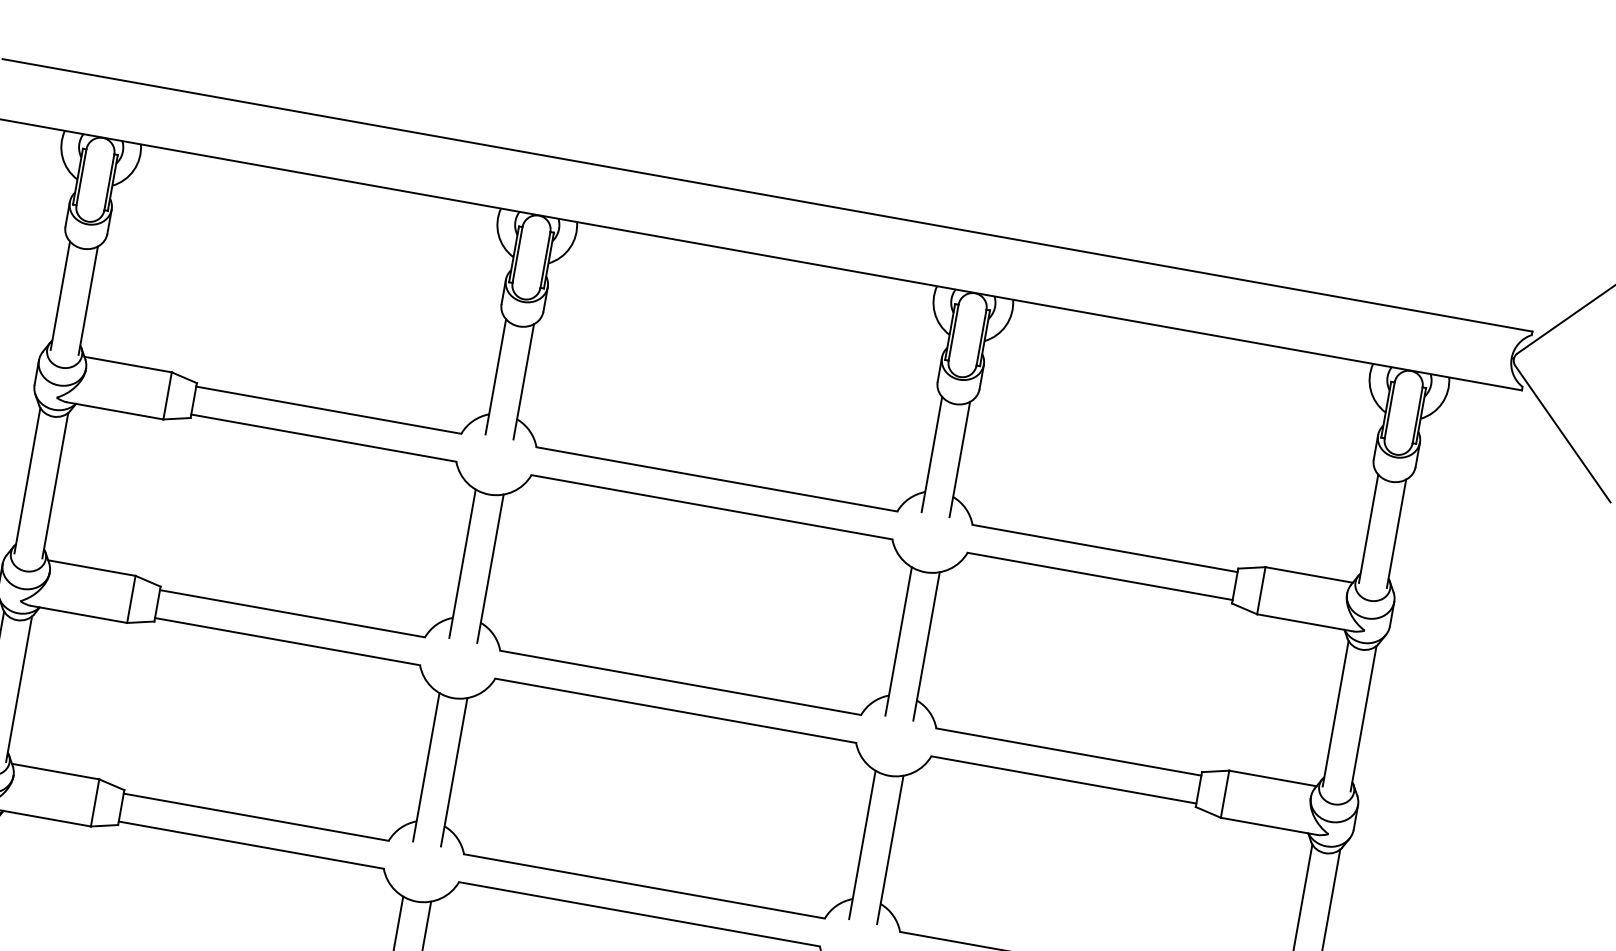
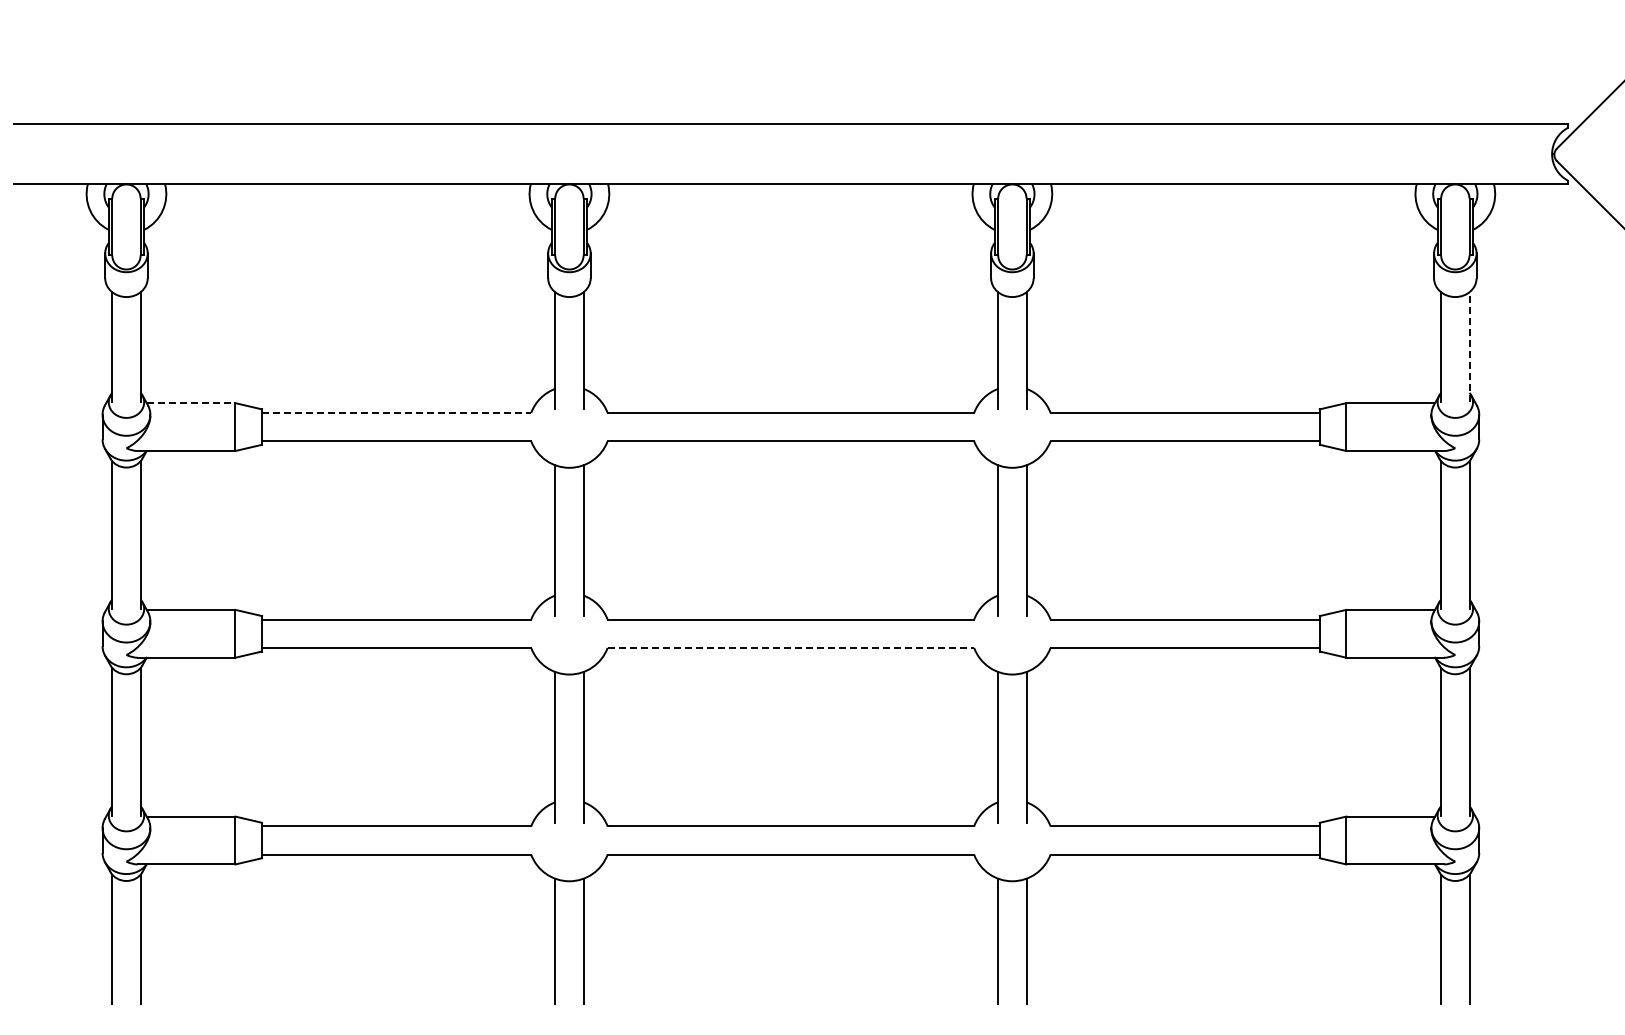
line: (128, 364) -> (191, 403), solid -> dashed
line: (328, 409) -> (396, 412), solid -> dashed
line: (1396, 532) -> (1469, 346), solid -> dashed
line: (676, 710) -> (791, 647), solid -> dashed

